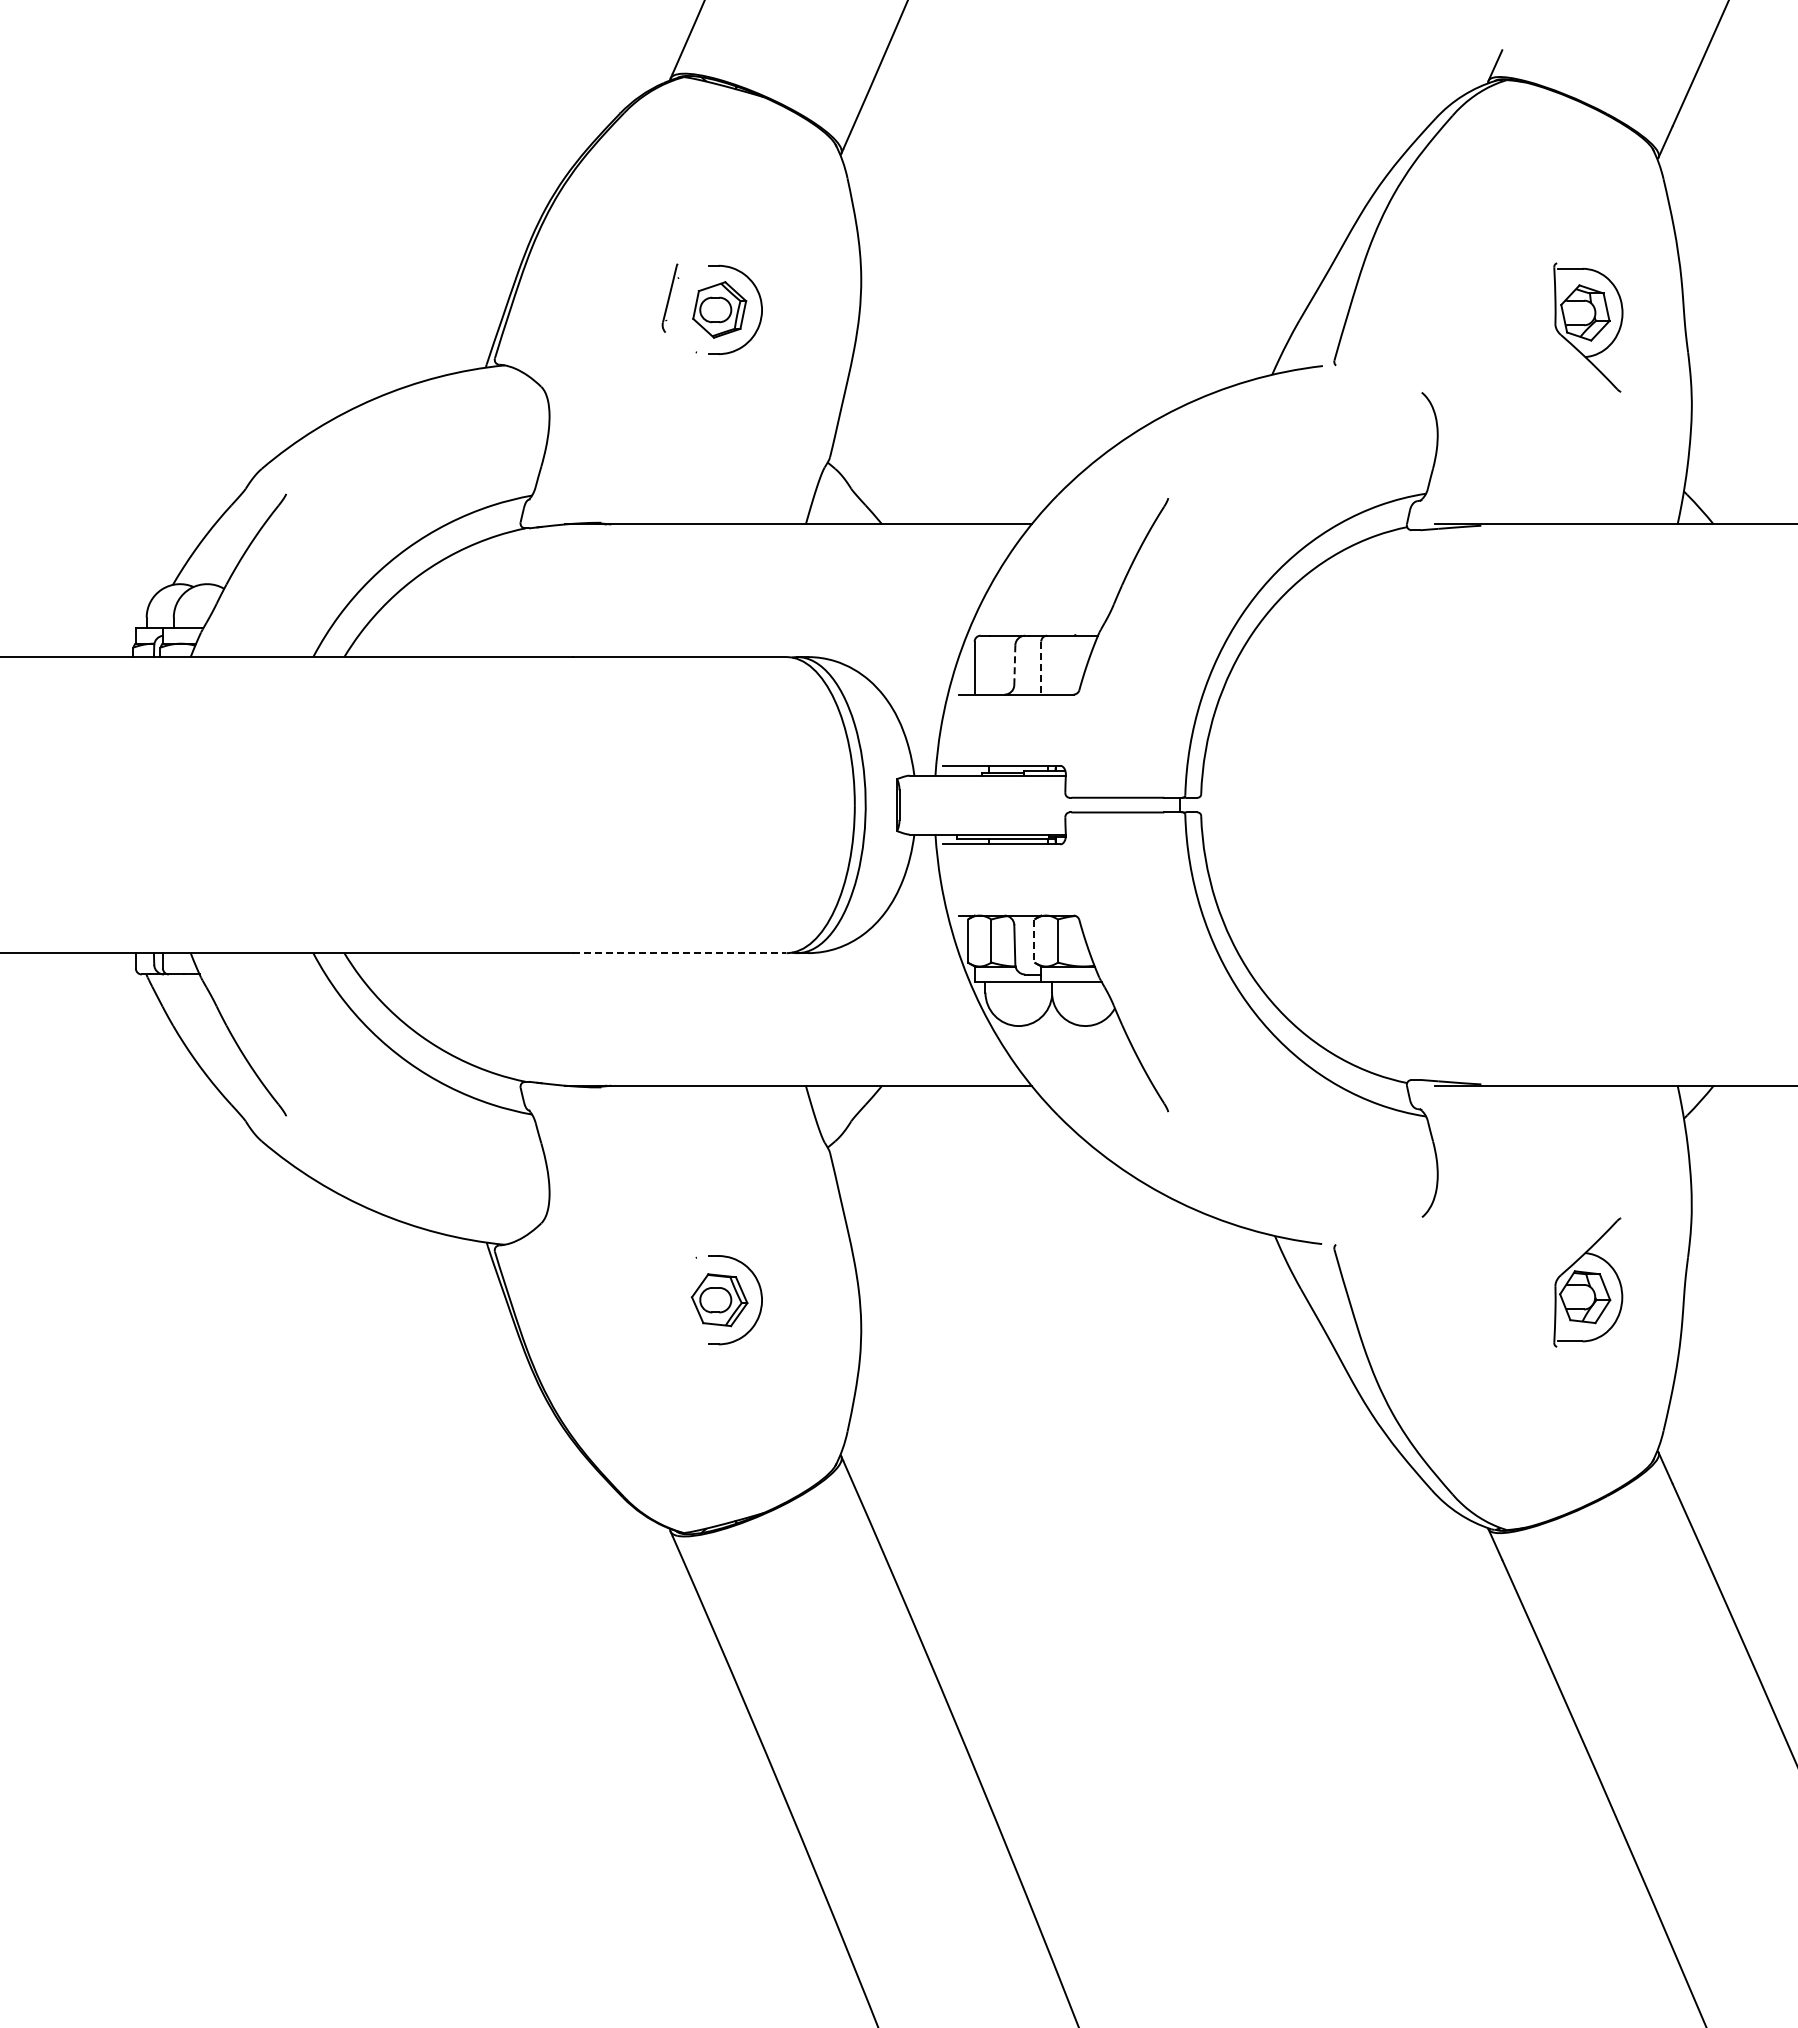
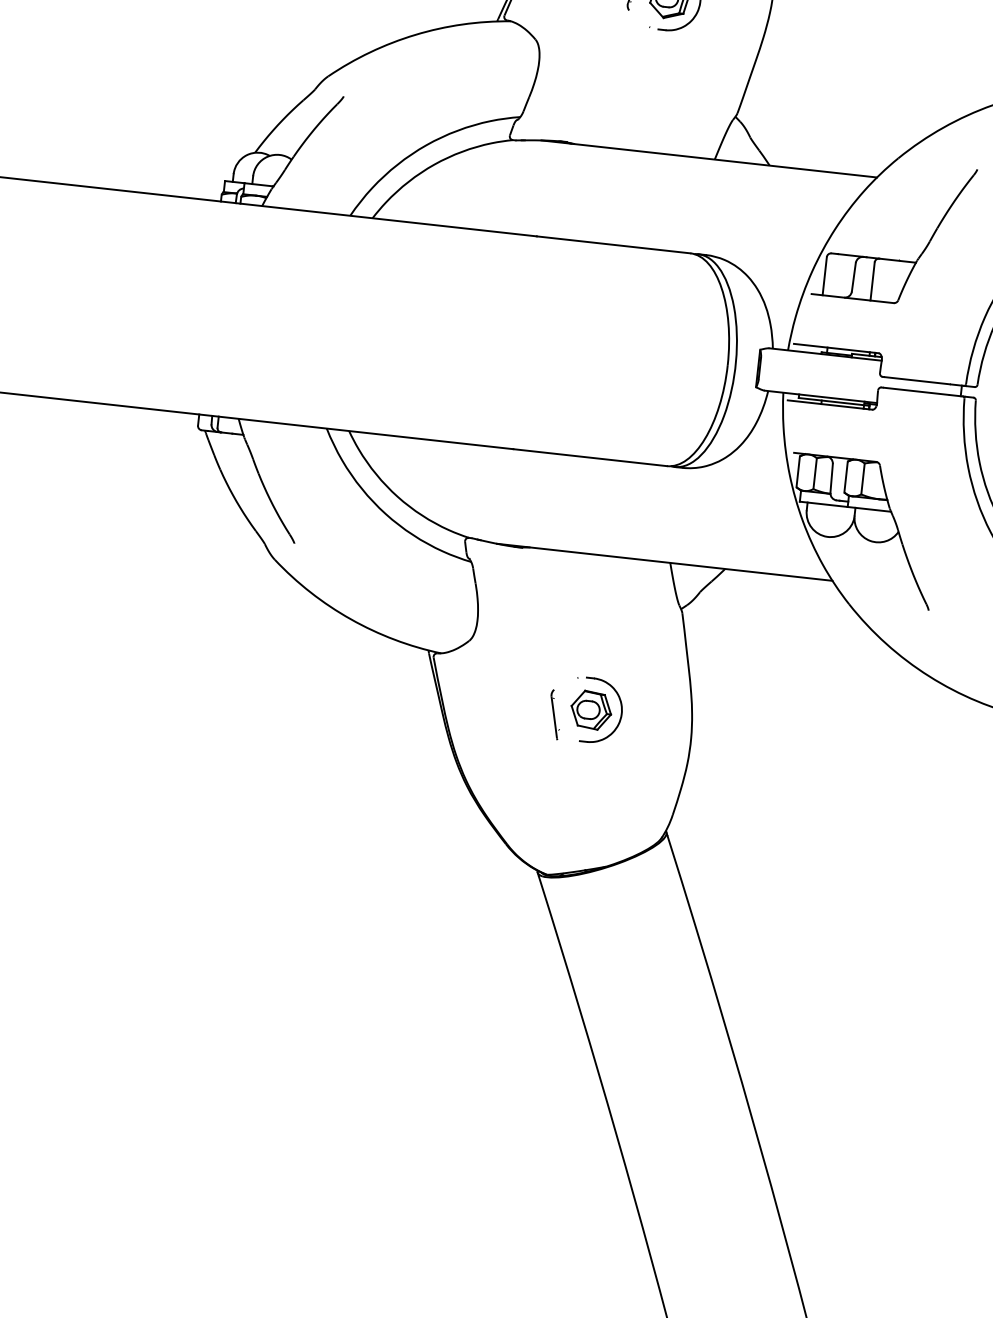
line: (1014, 665) -> (853, 277), dashed -> solid
line: (1041, 668) -> (872, 281), dashed -> solid
line: (1034, 941) -> (846, 477), dashed -> solid
line: (679, 953) -> (589, 457), dashed -> solid
part: (670, 1311) -> (555, 714), added

